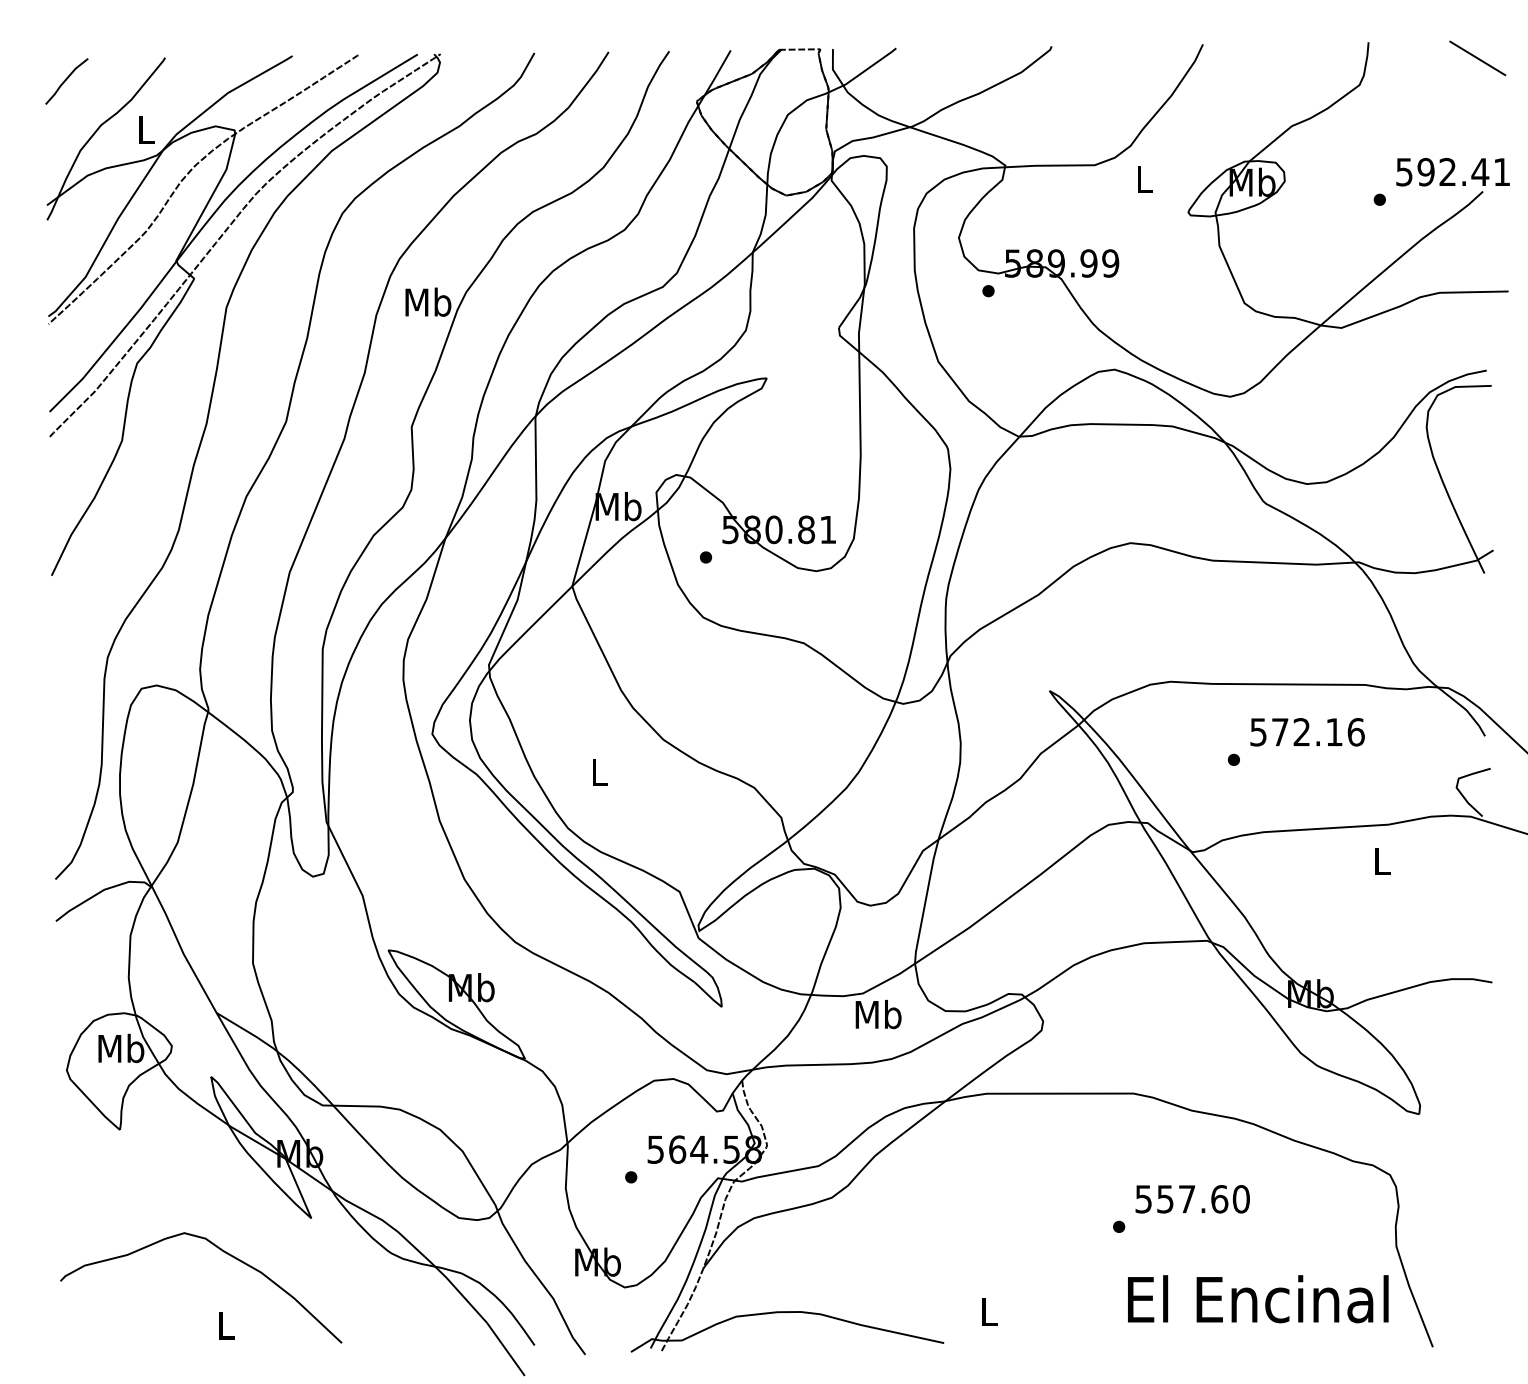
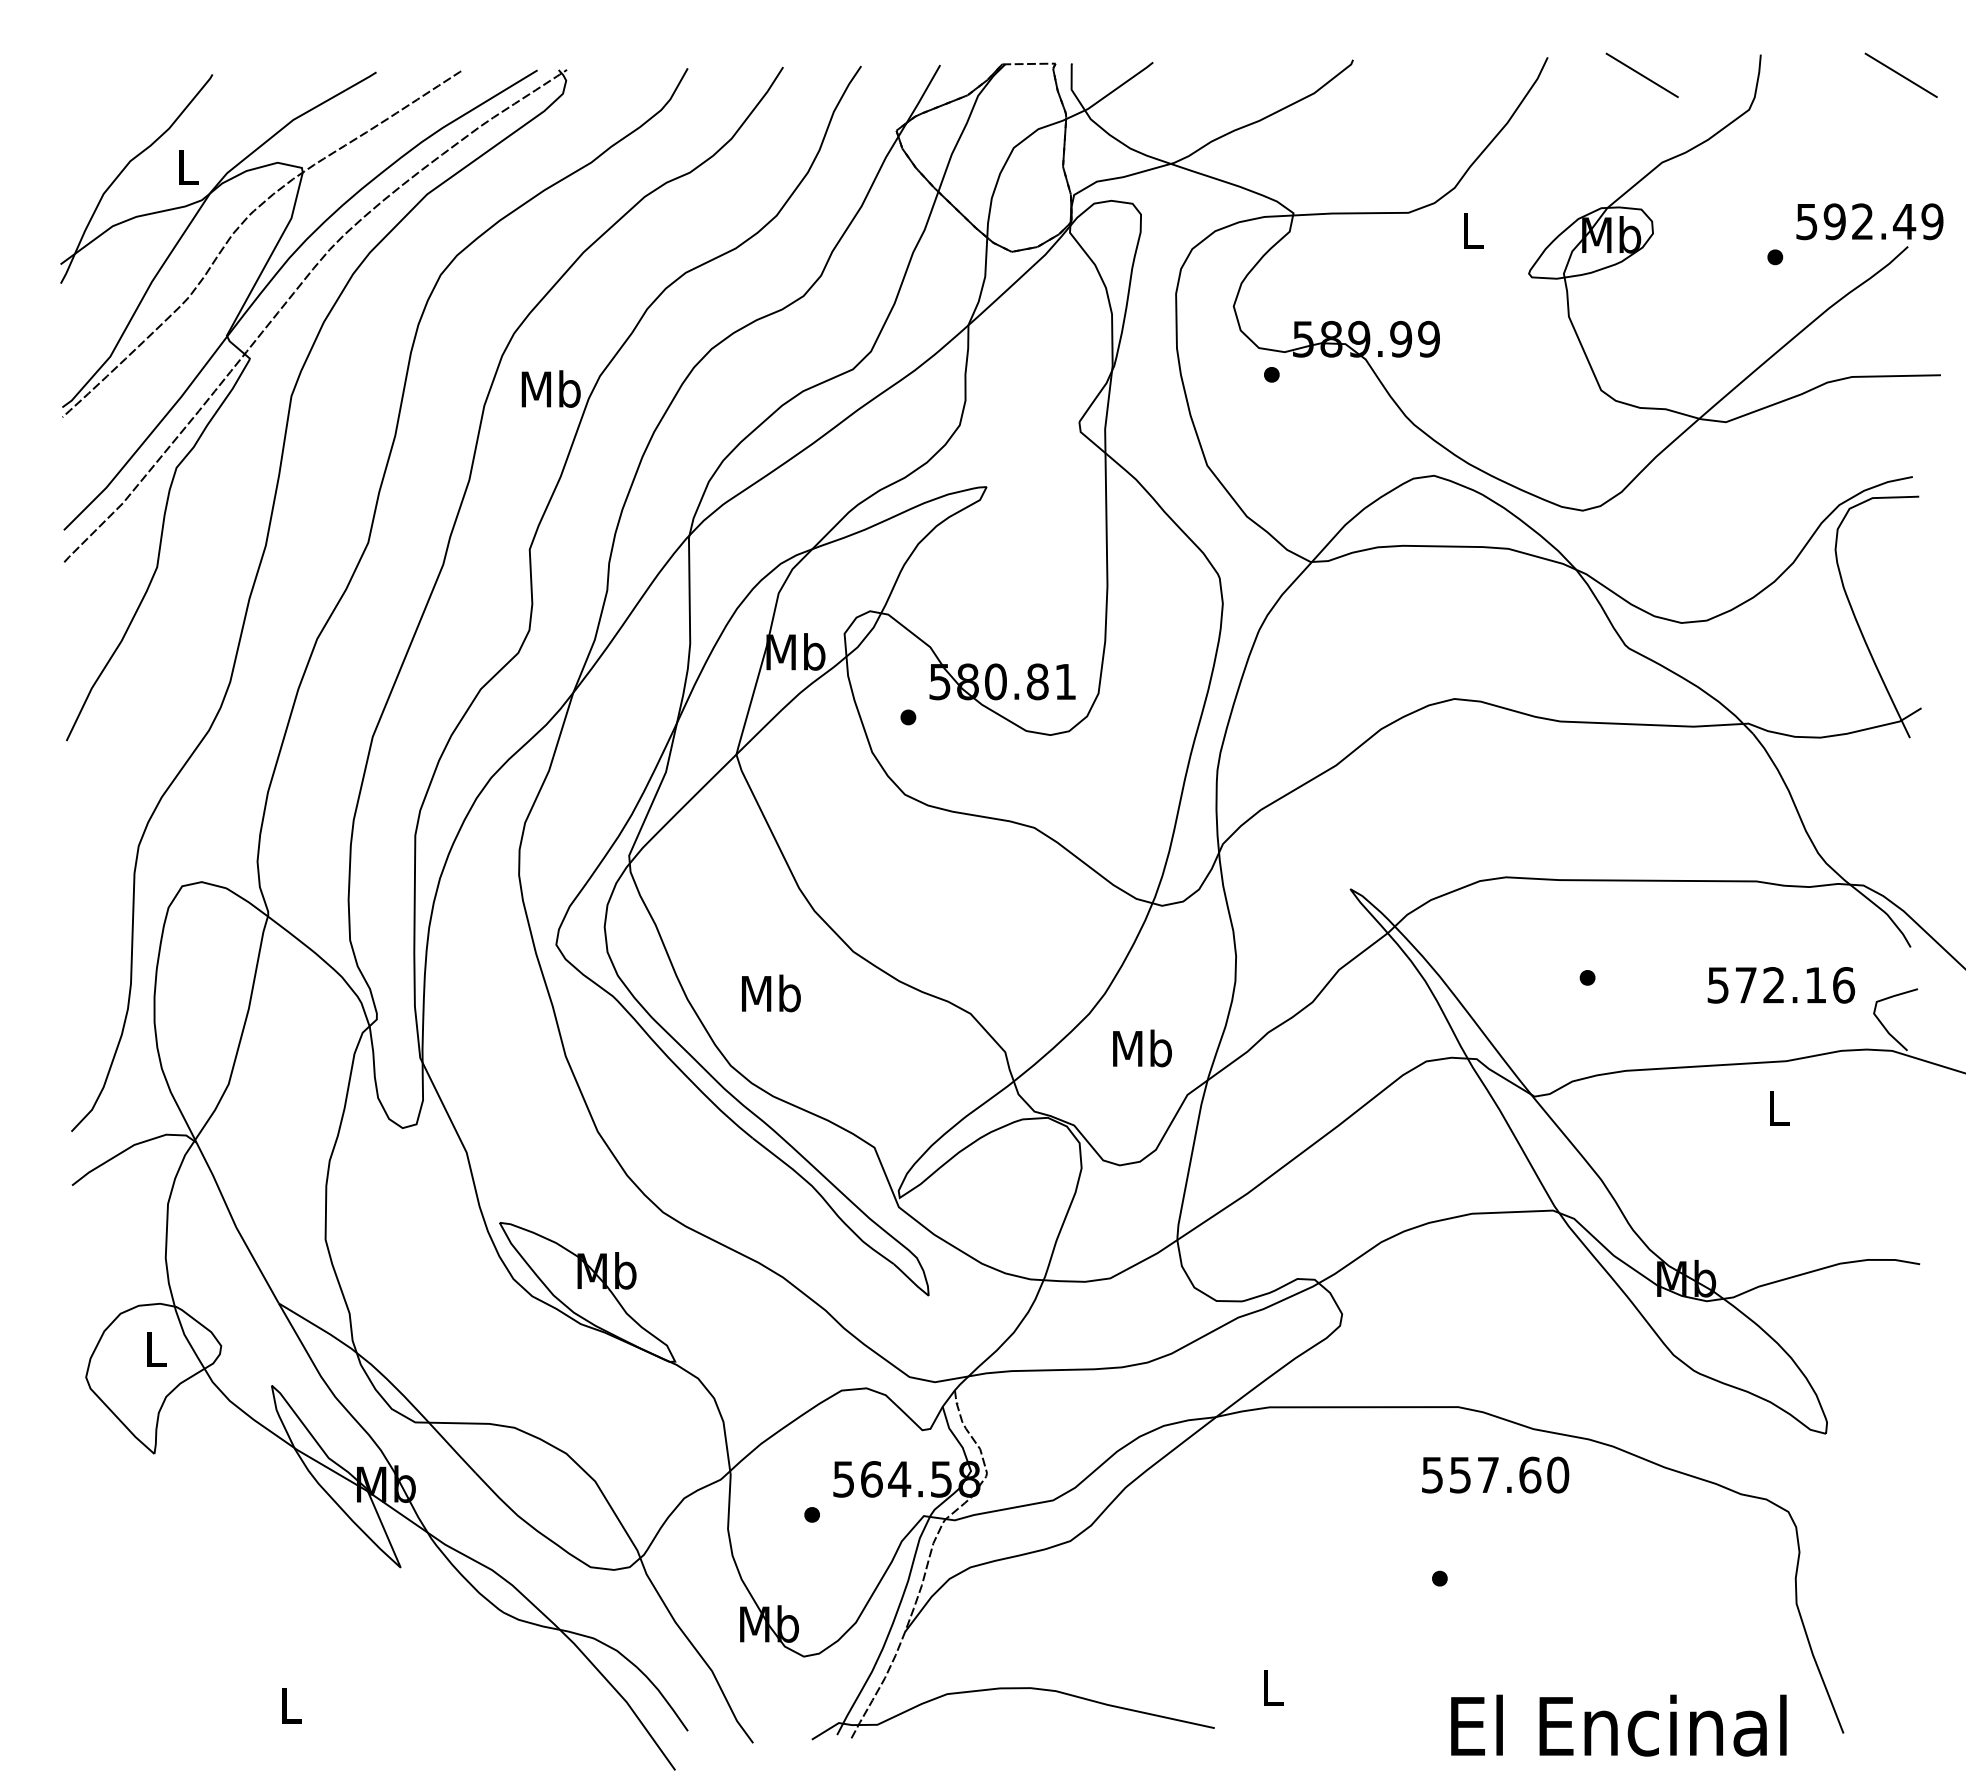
line: (1275, 57) -> (1641, 74), added
line: (66, 80) -> (85, 103), removed
text: (1502, 171) -> (1932, 221), 592.41 -> 592.49
text: (1307, 732) -> (1781, 985), moved
text: (599, 772) -> (771, 993), L -> Mb
text: (878, 1014) -> (1142, 1048), moved
text: (120, 1048) -> (155, 1348), Mb -> L
text: (1192, 1198) -> (1495, 1474), moved
curve: (222, 1251) -> (286, 1610), removed
text: (1257, 1299) -> (1618, 1725), moved

